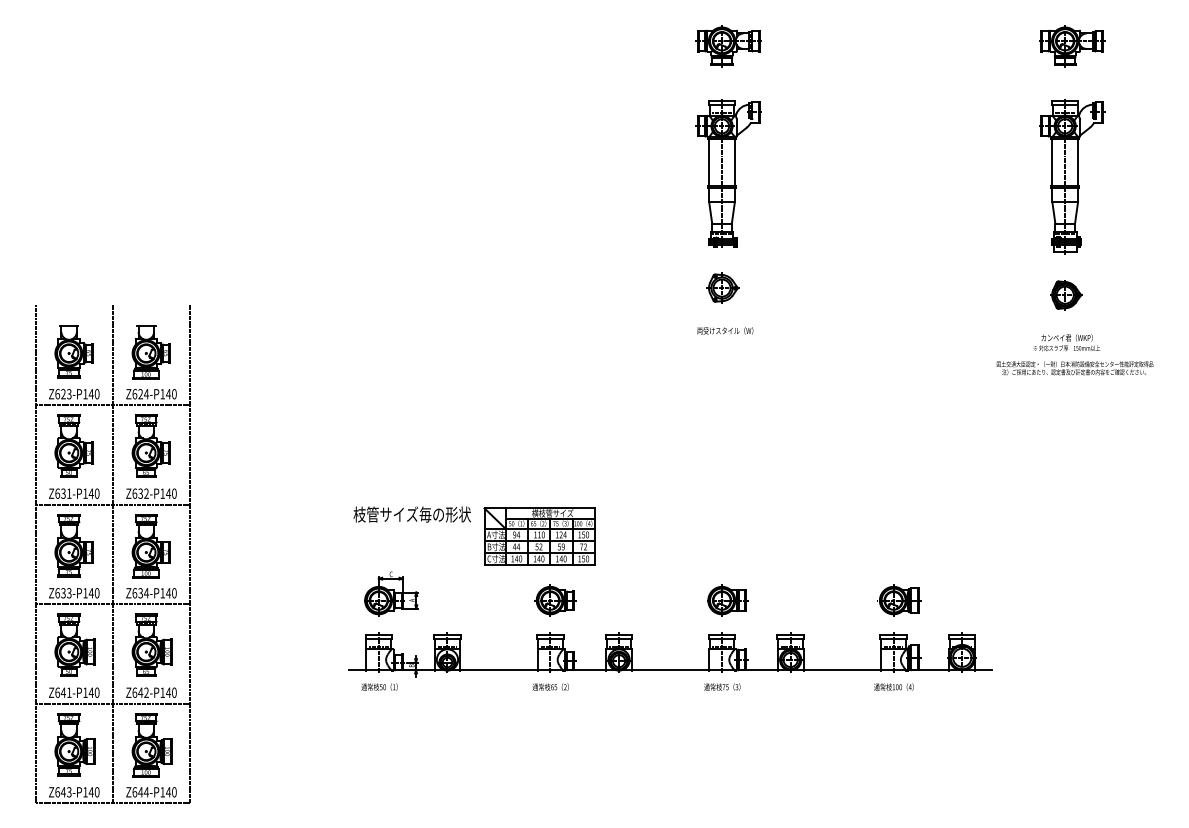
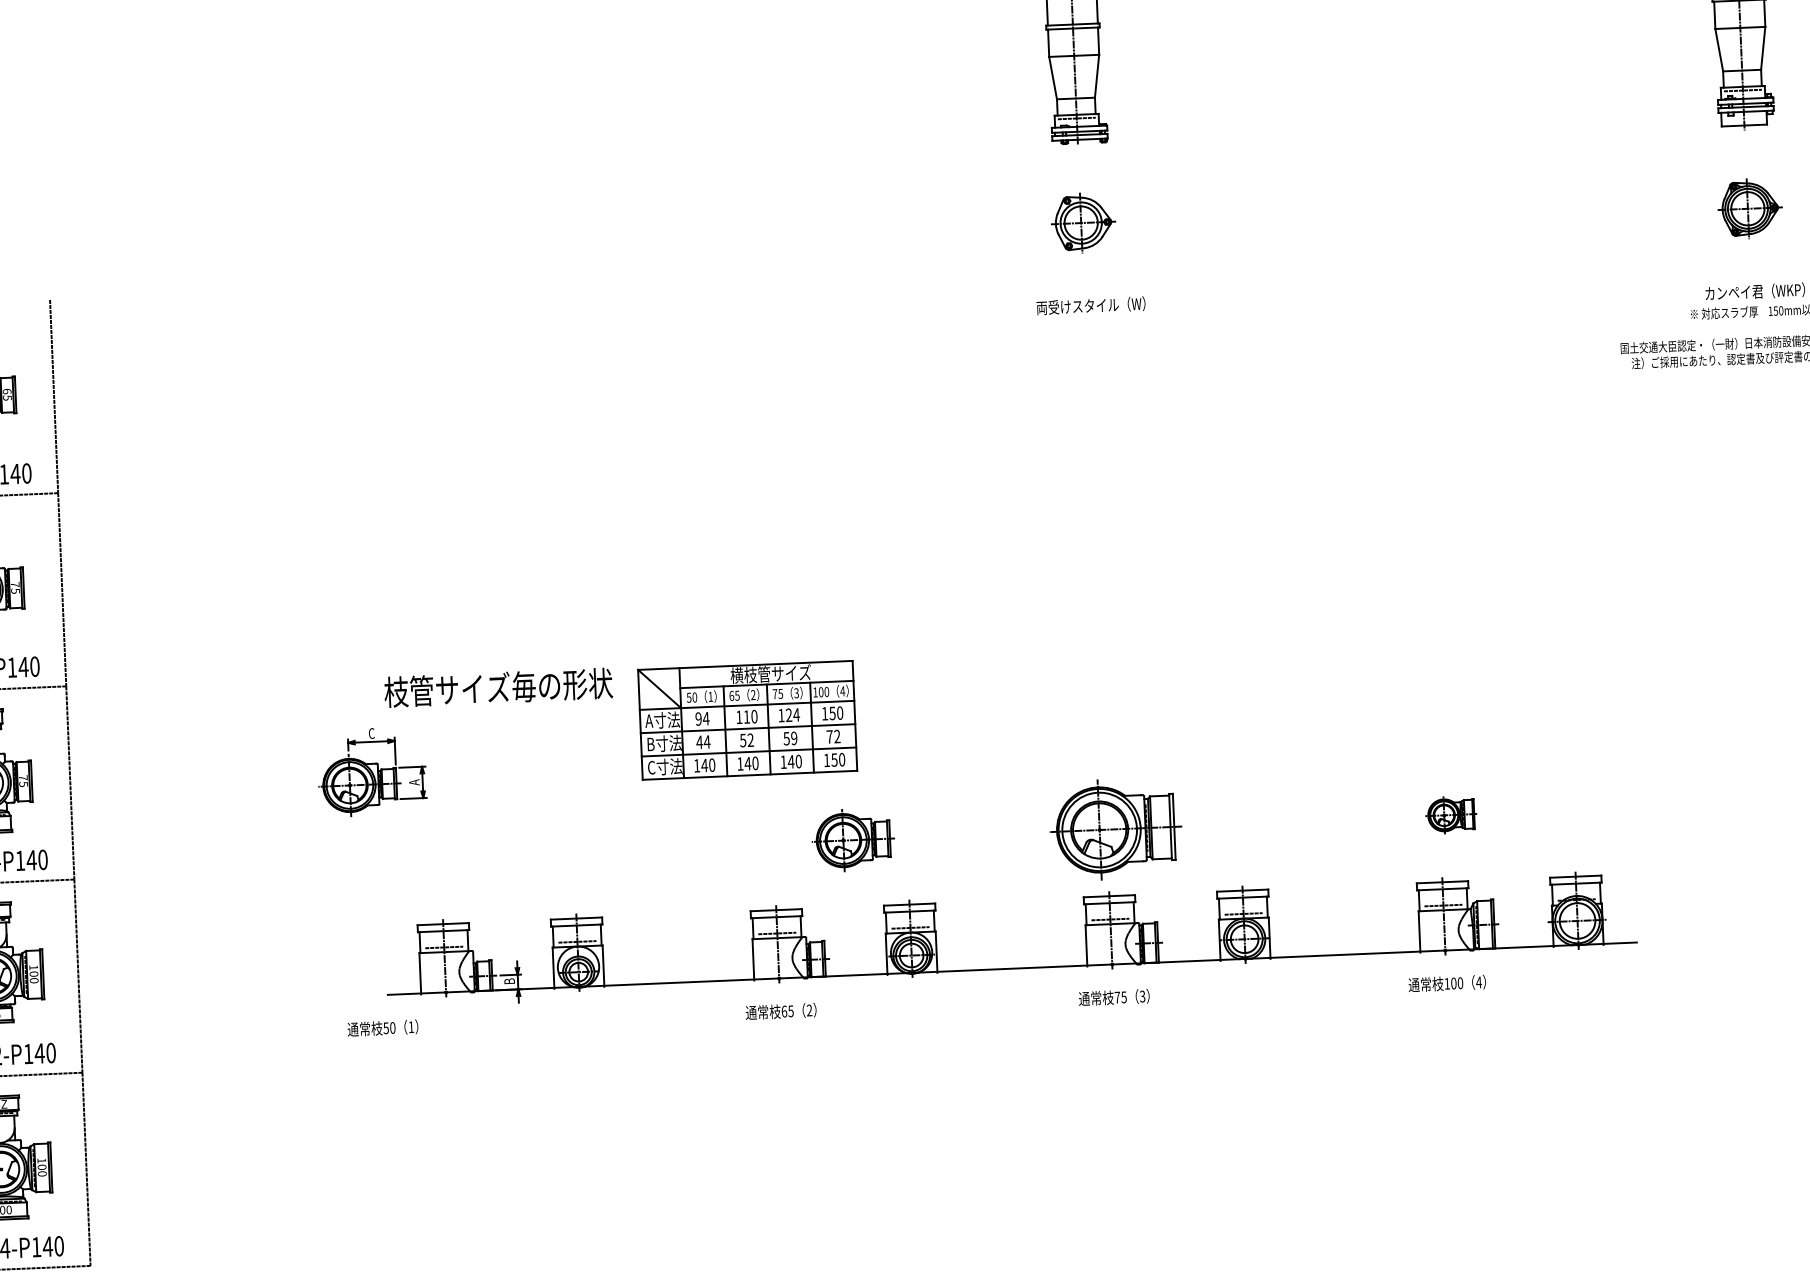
part: (391, 593) -> (373, 770), moved
part: (555, 600) -> (853, 840), moved
part: (727, 600) -> (1117, 828), size x1.6
part: (899, 600) -> (1451, 814), size x0.6
text: (379, 686) -> (382, 1026), moved

